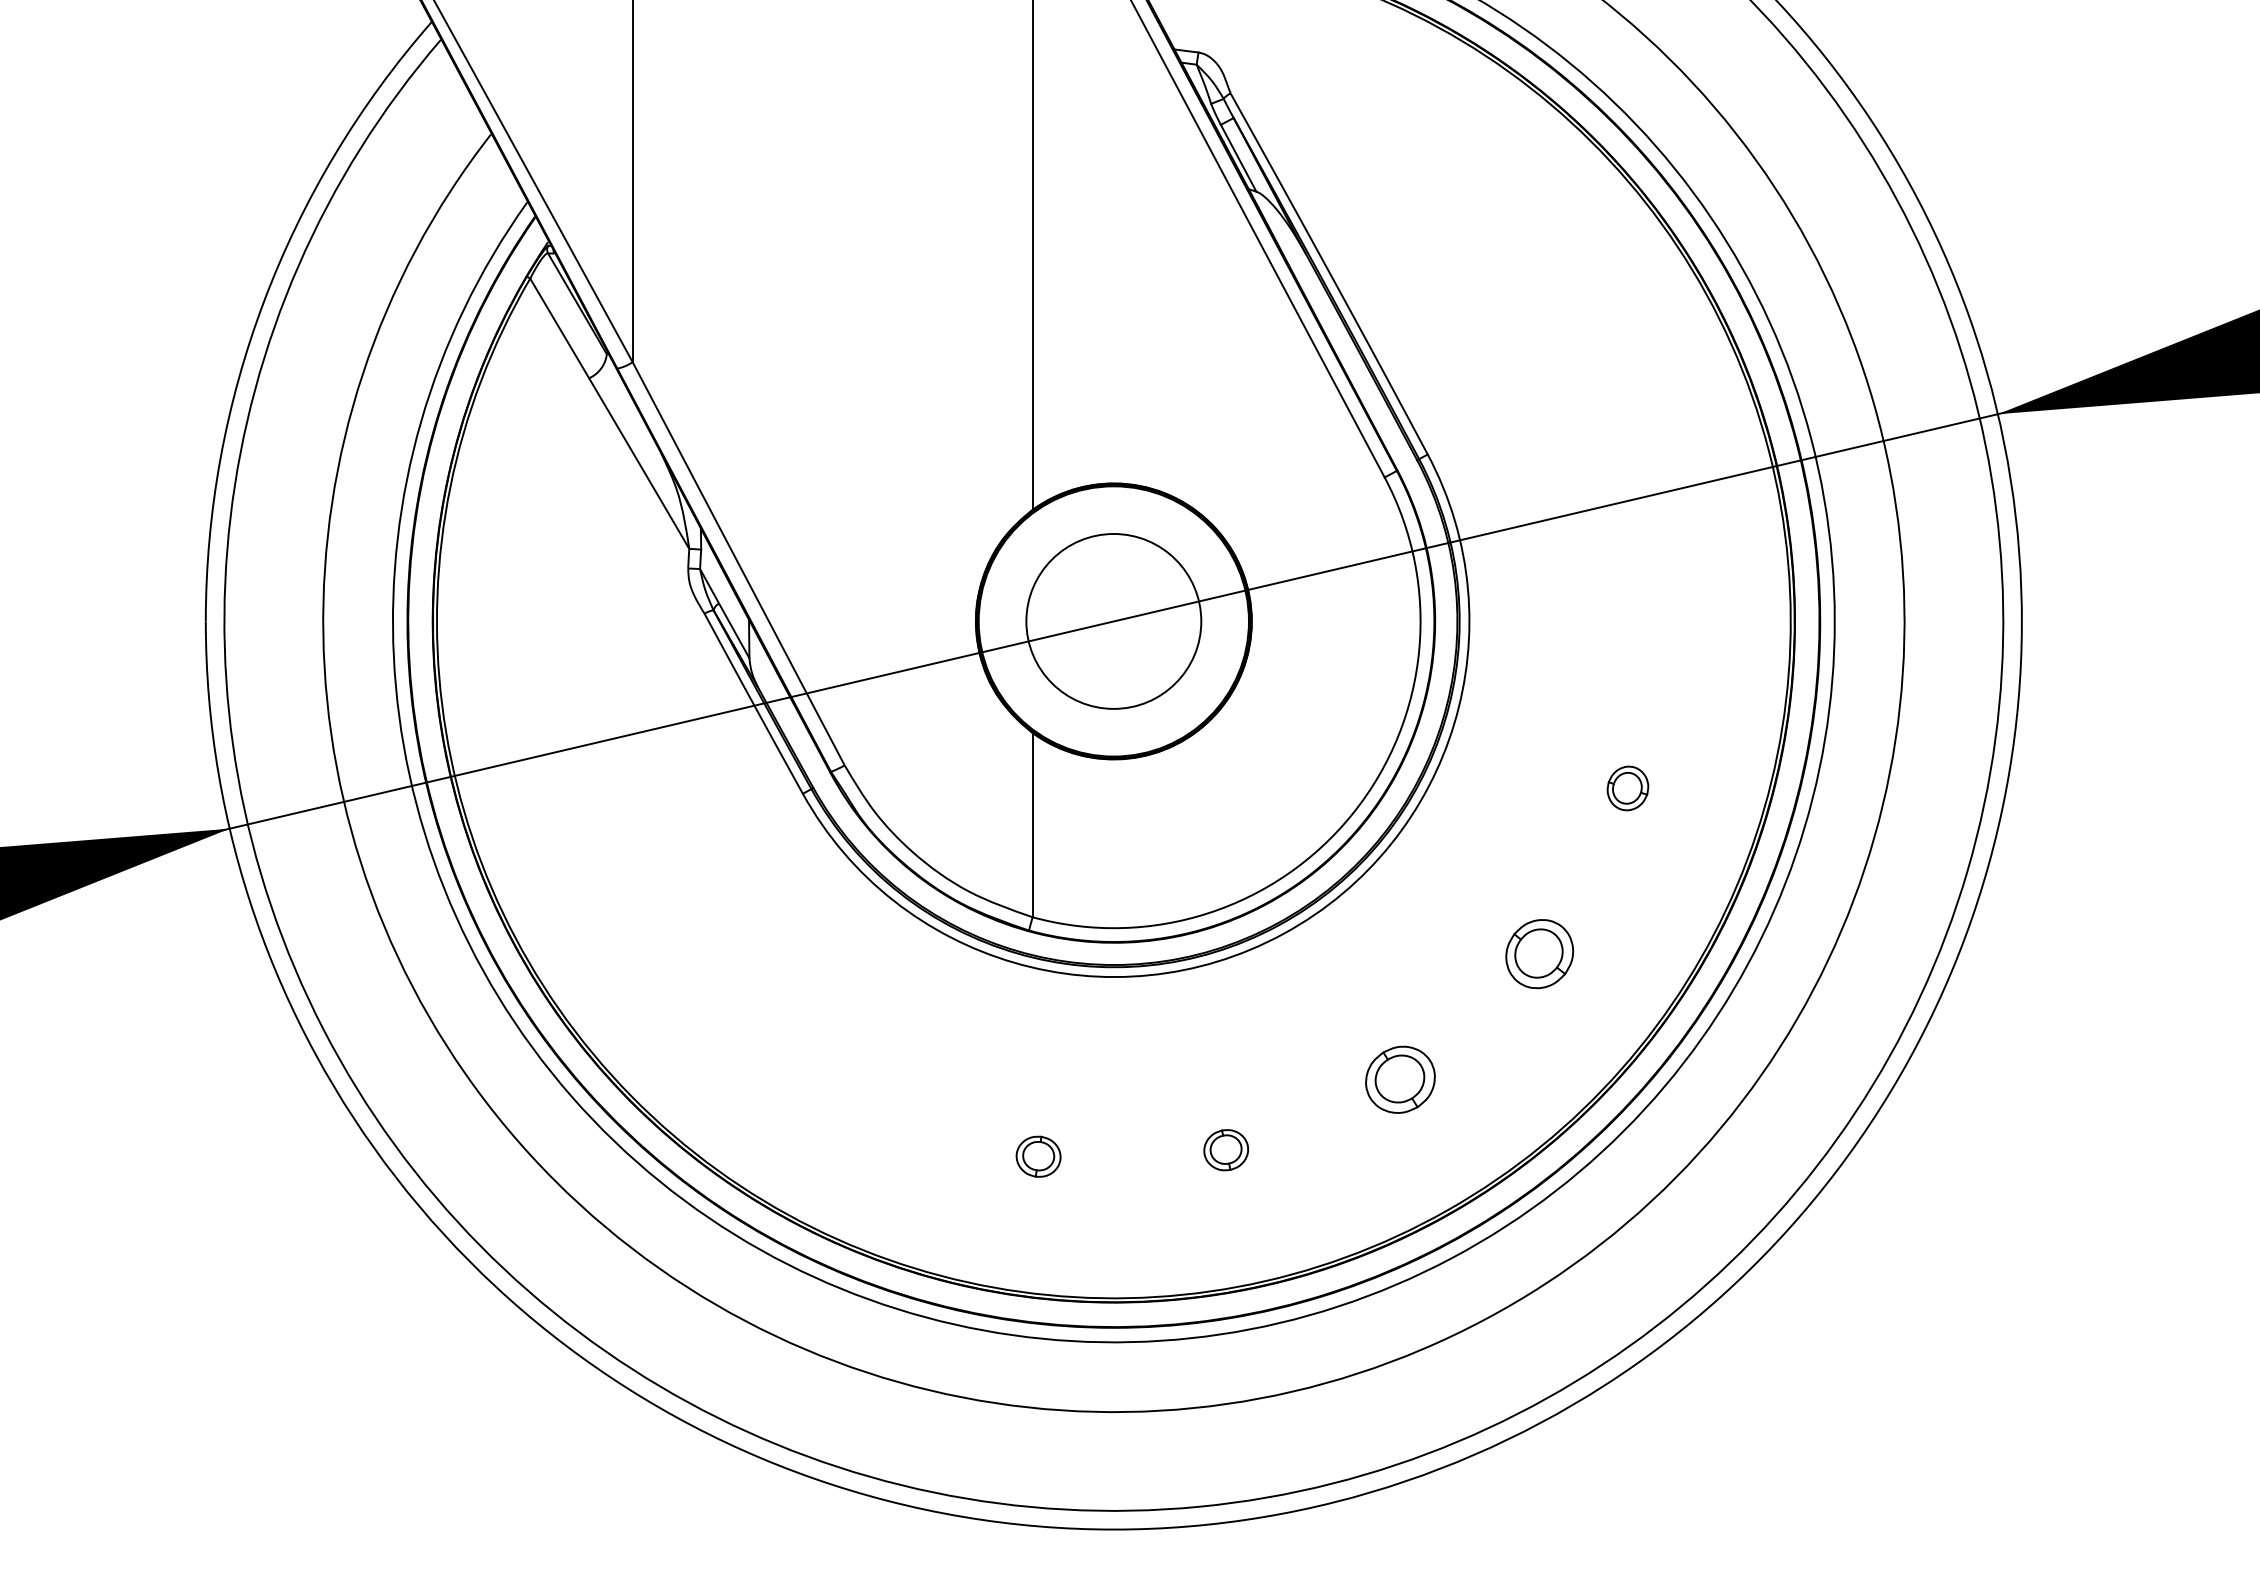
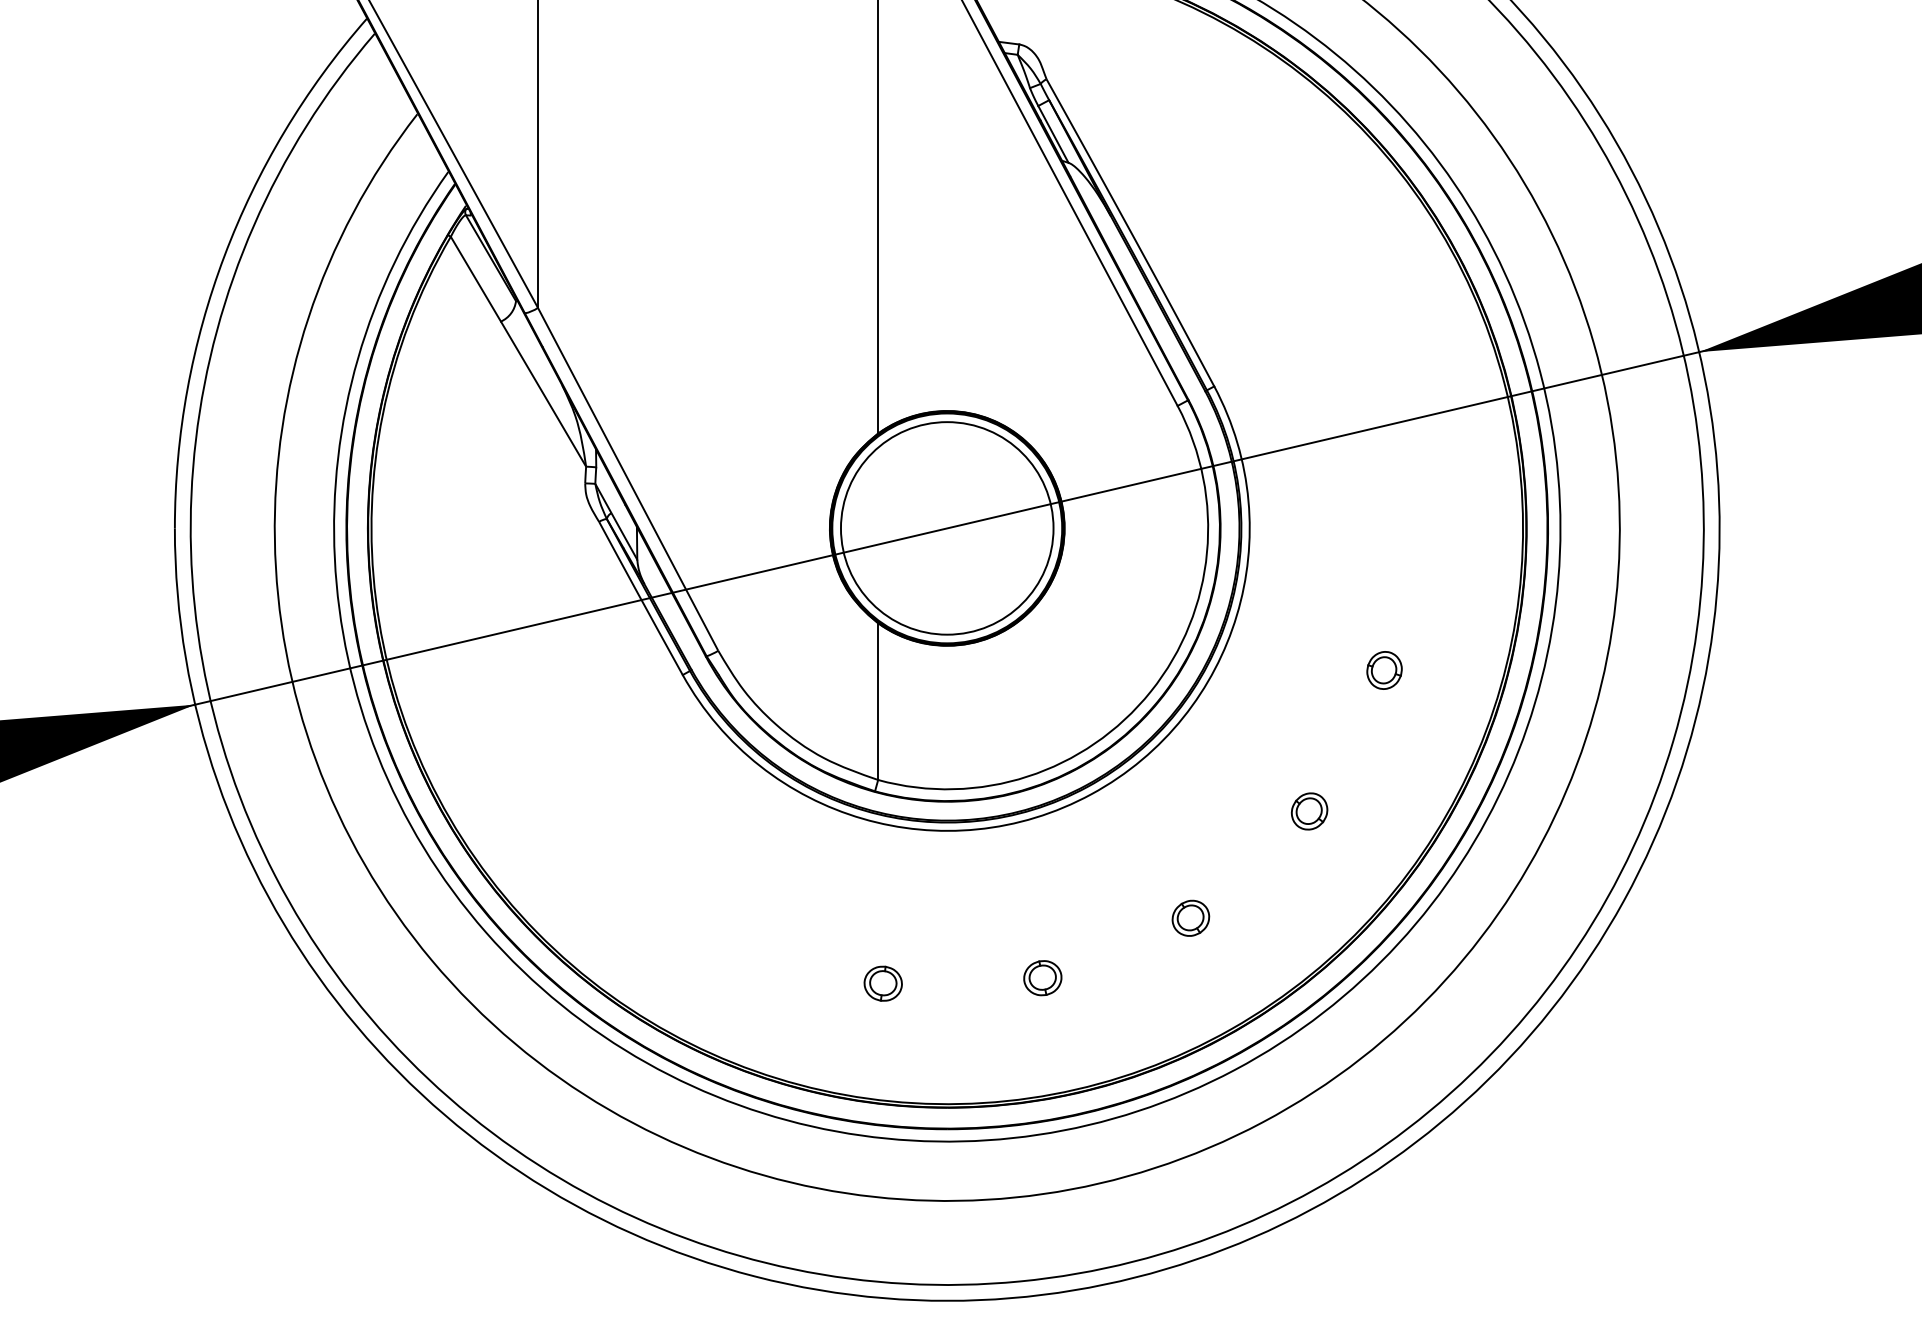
circle: (1113, 621) -> (946, 528), size x1.43
part: (1539, 954) -> (1309, 811), size x0.62
part: (1399, 1079) -> (1190, 918), size x0.62

